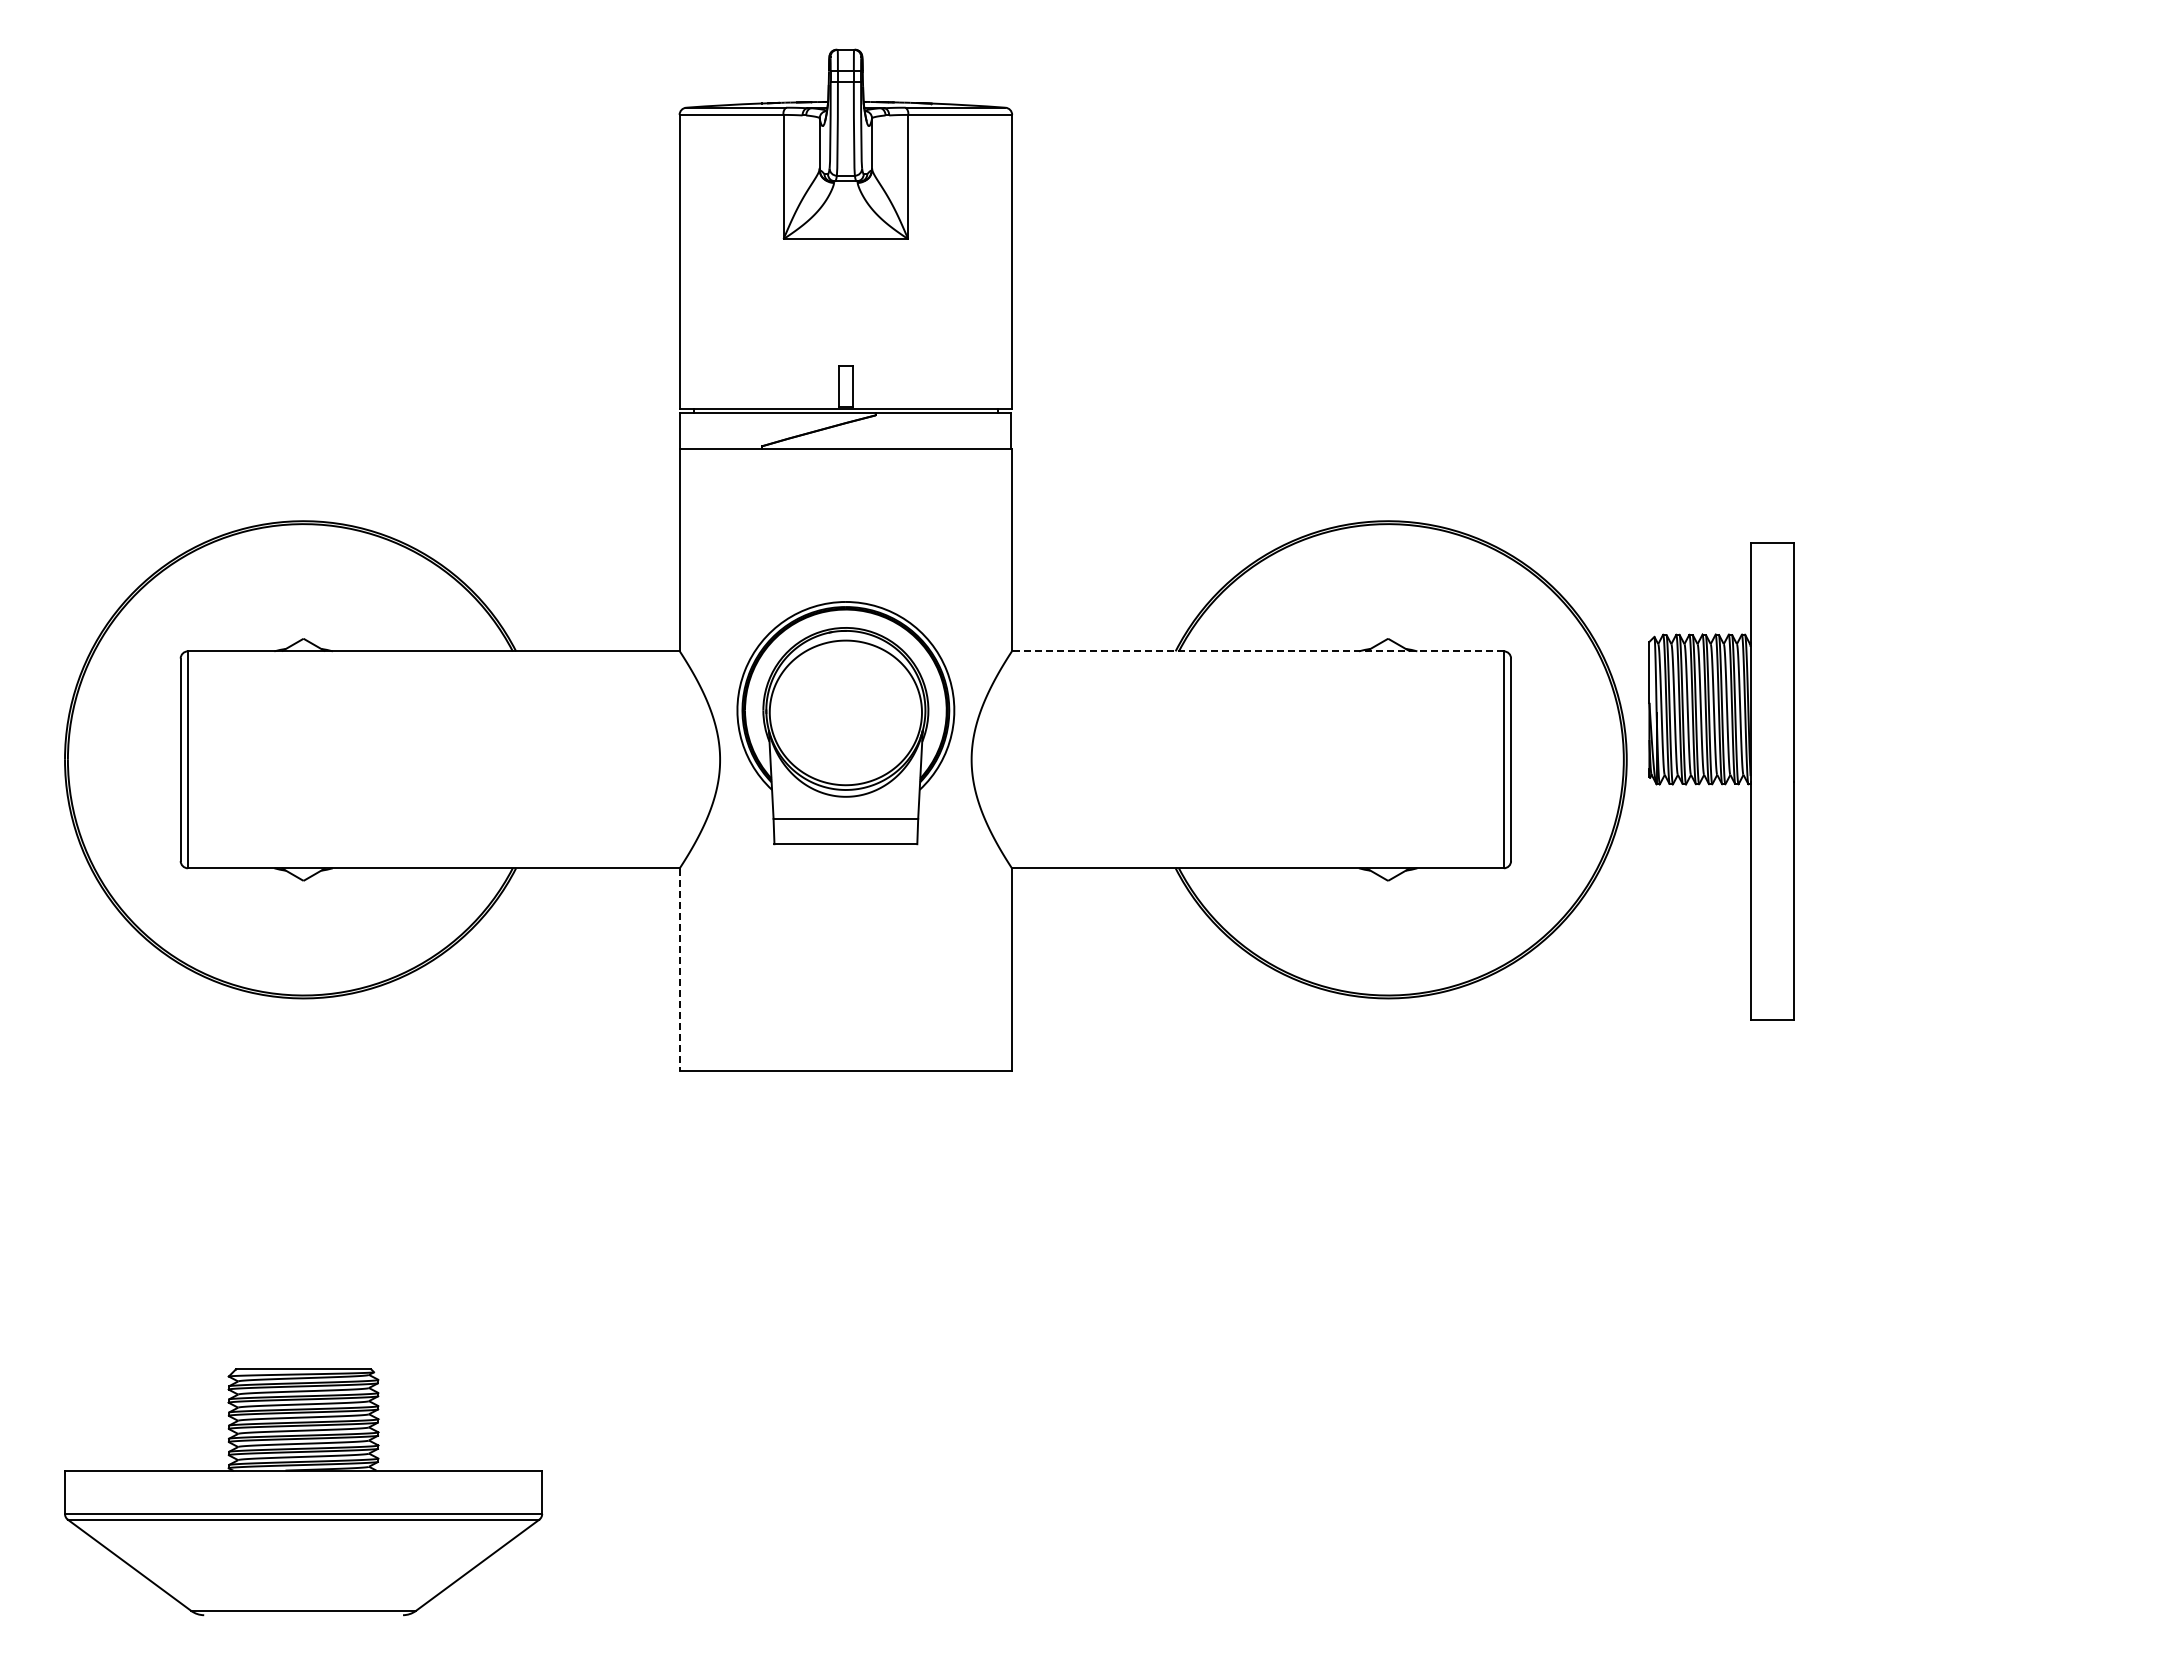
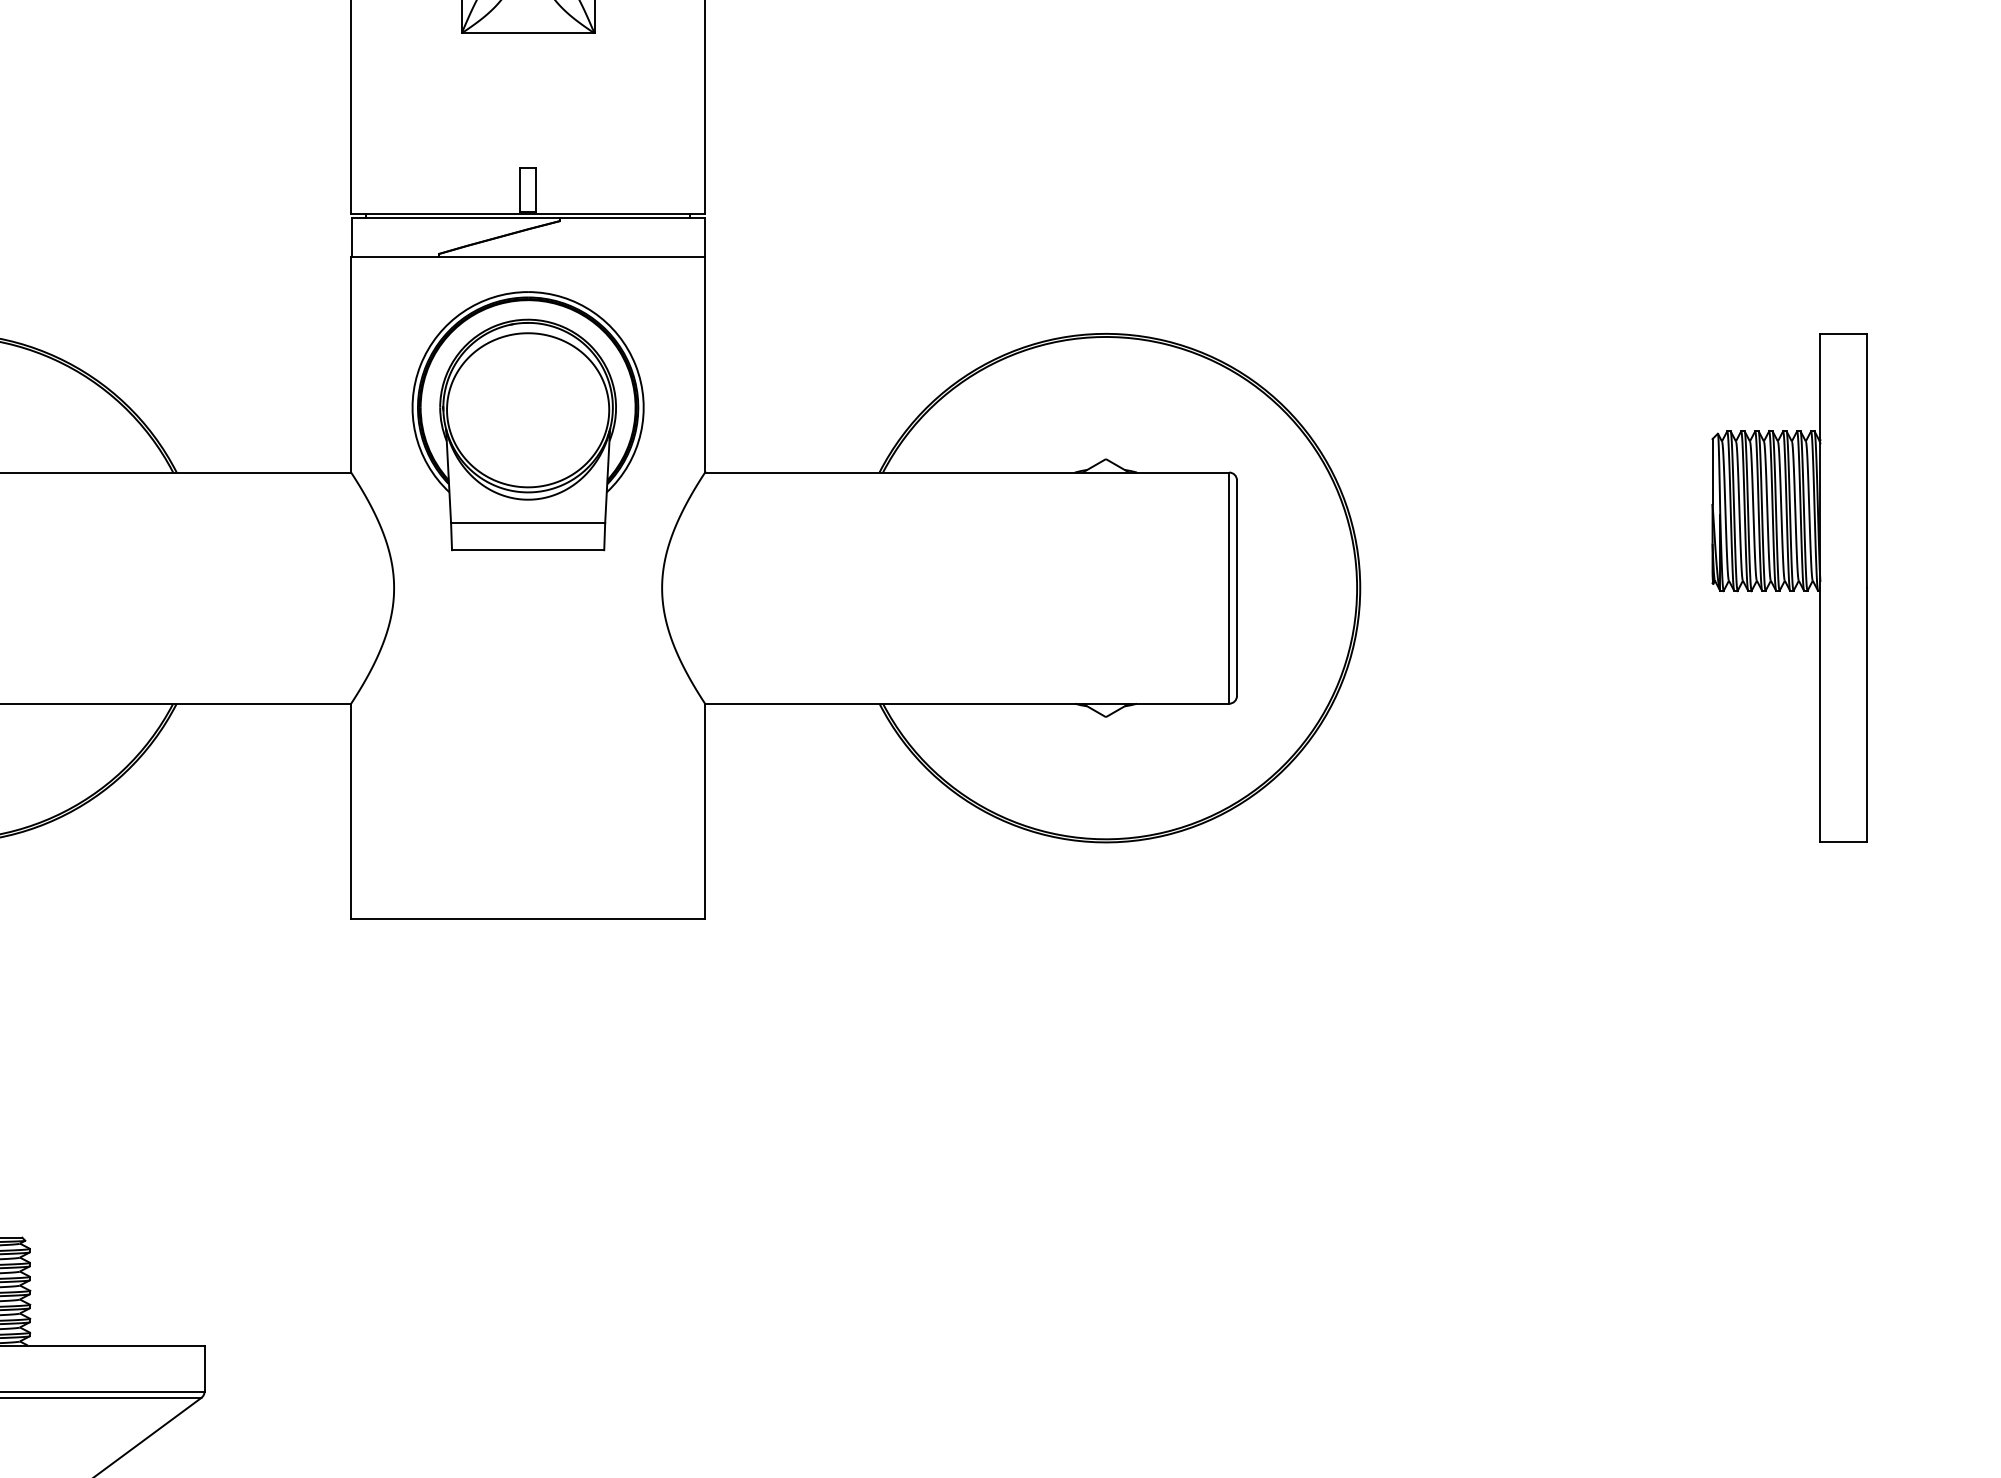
line: (1257, 651) -> (966, 472), dashed -> solid
part: (845, 723) -> (527, 421), moved
part: (1721, 781) -> (1789, 587), moved
line: (679, 970) -> (350, 812), dashed -> solid

